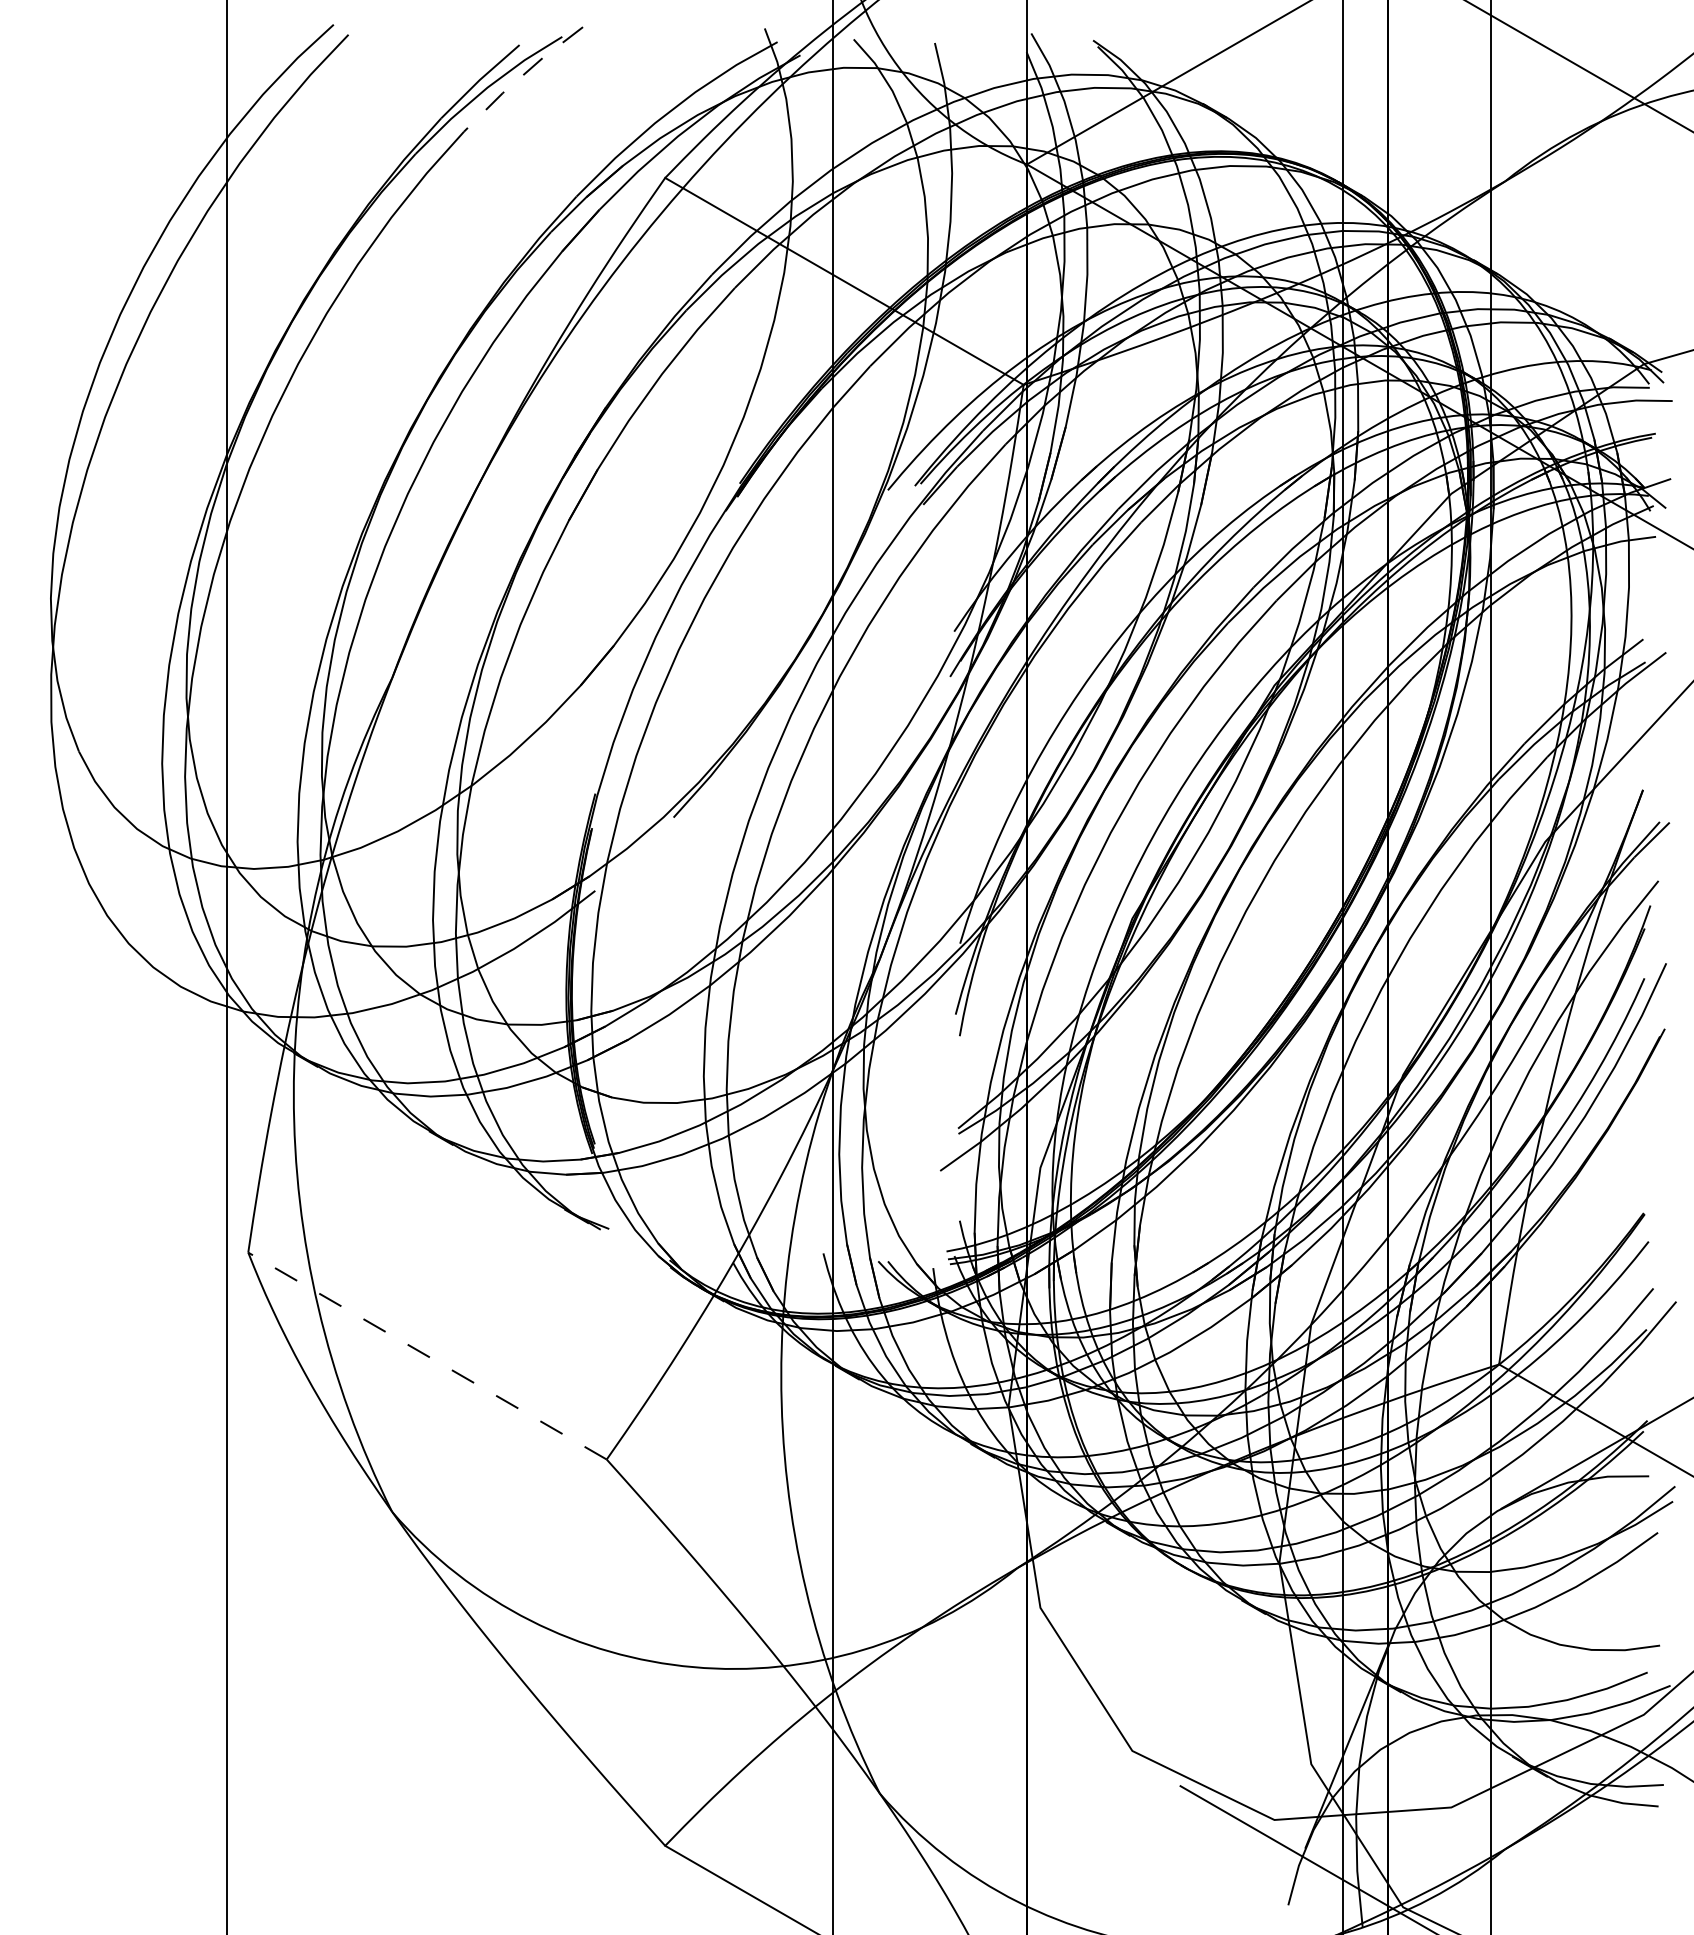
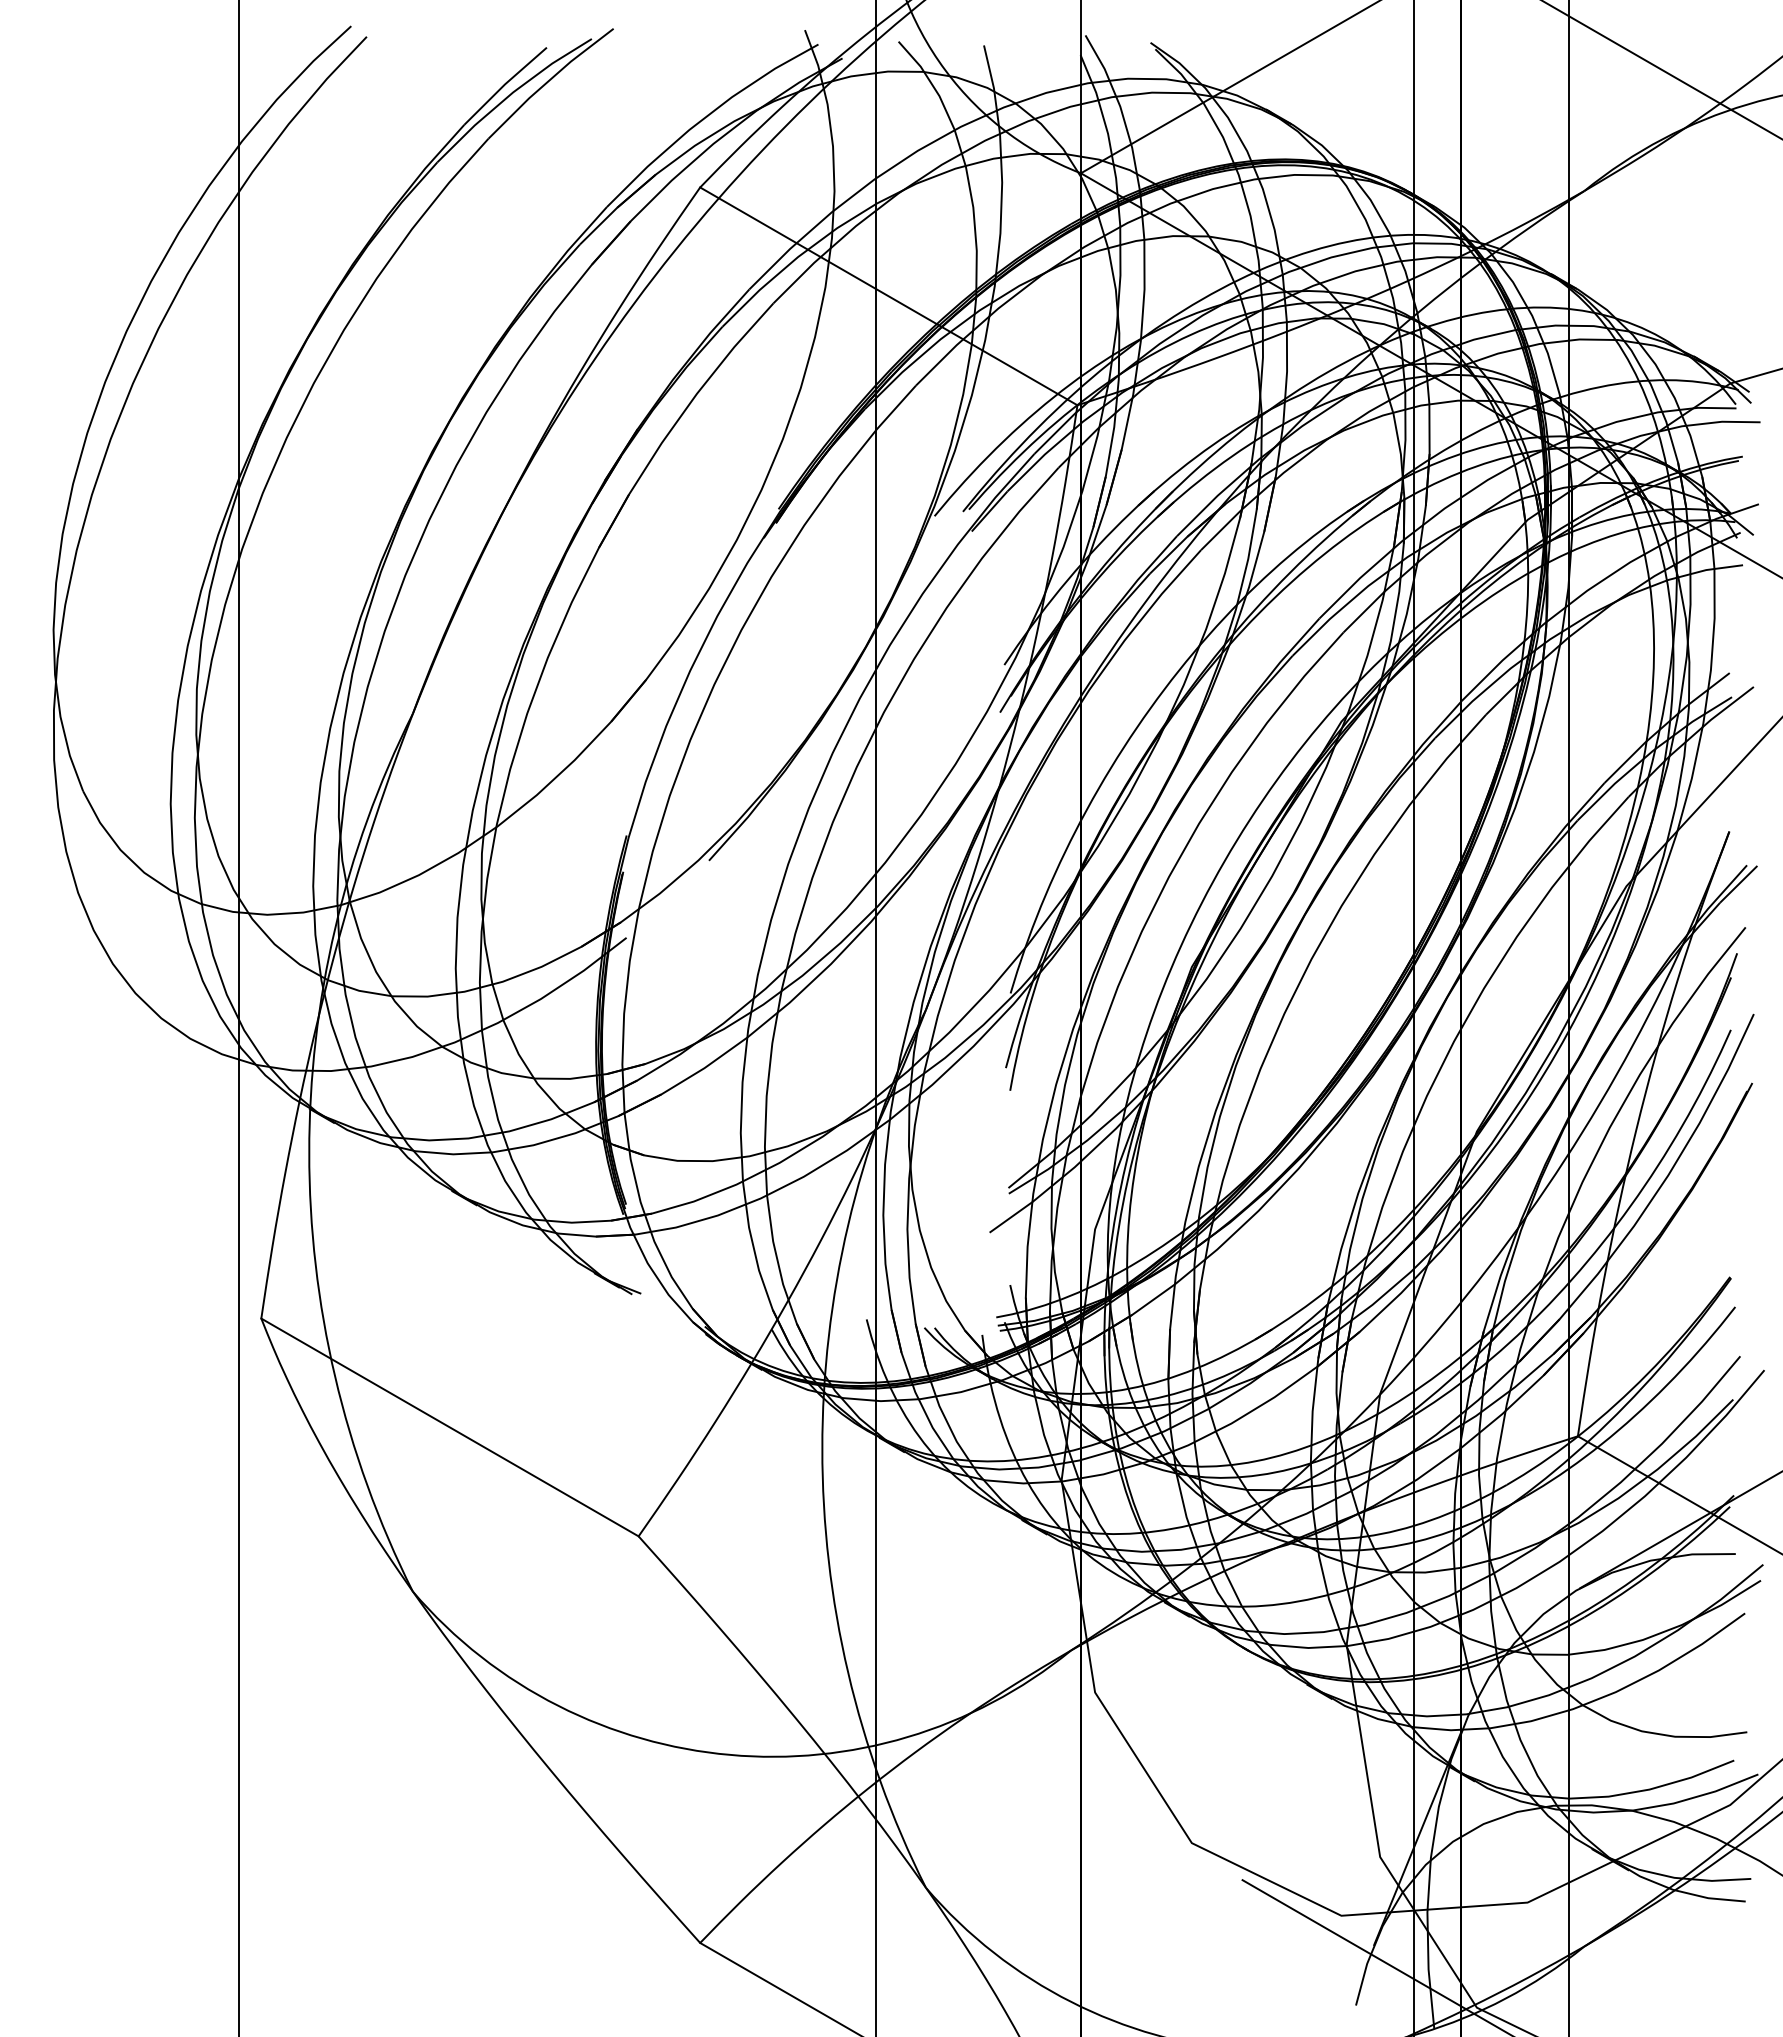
line: (521, 77) -> (548, 81), dashed -> solid
line: (427, 1356) -> (449, 1427), dashed -> solid

